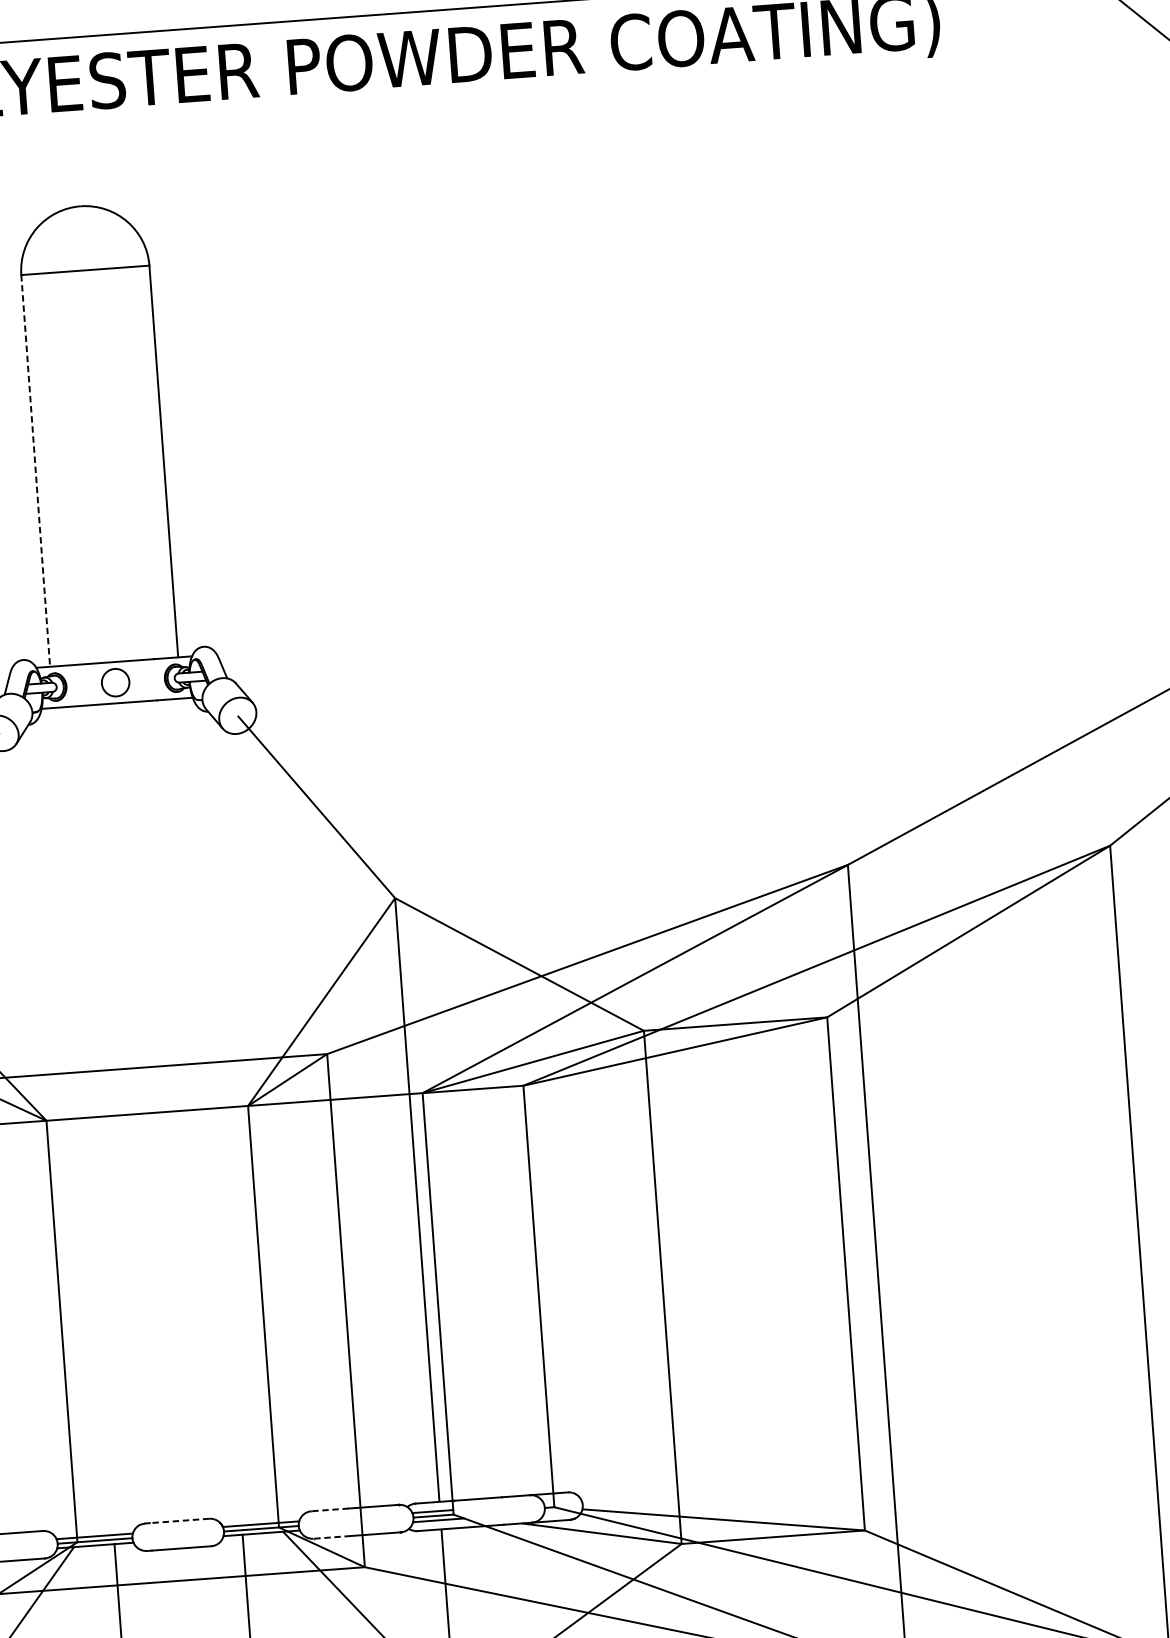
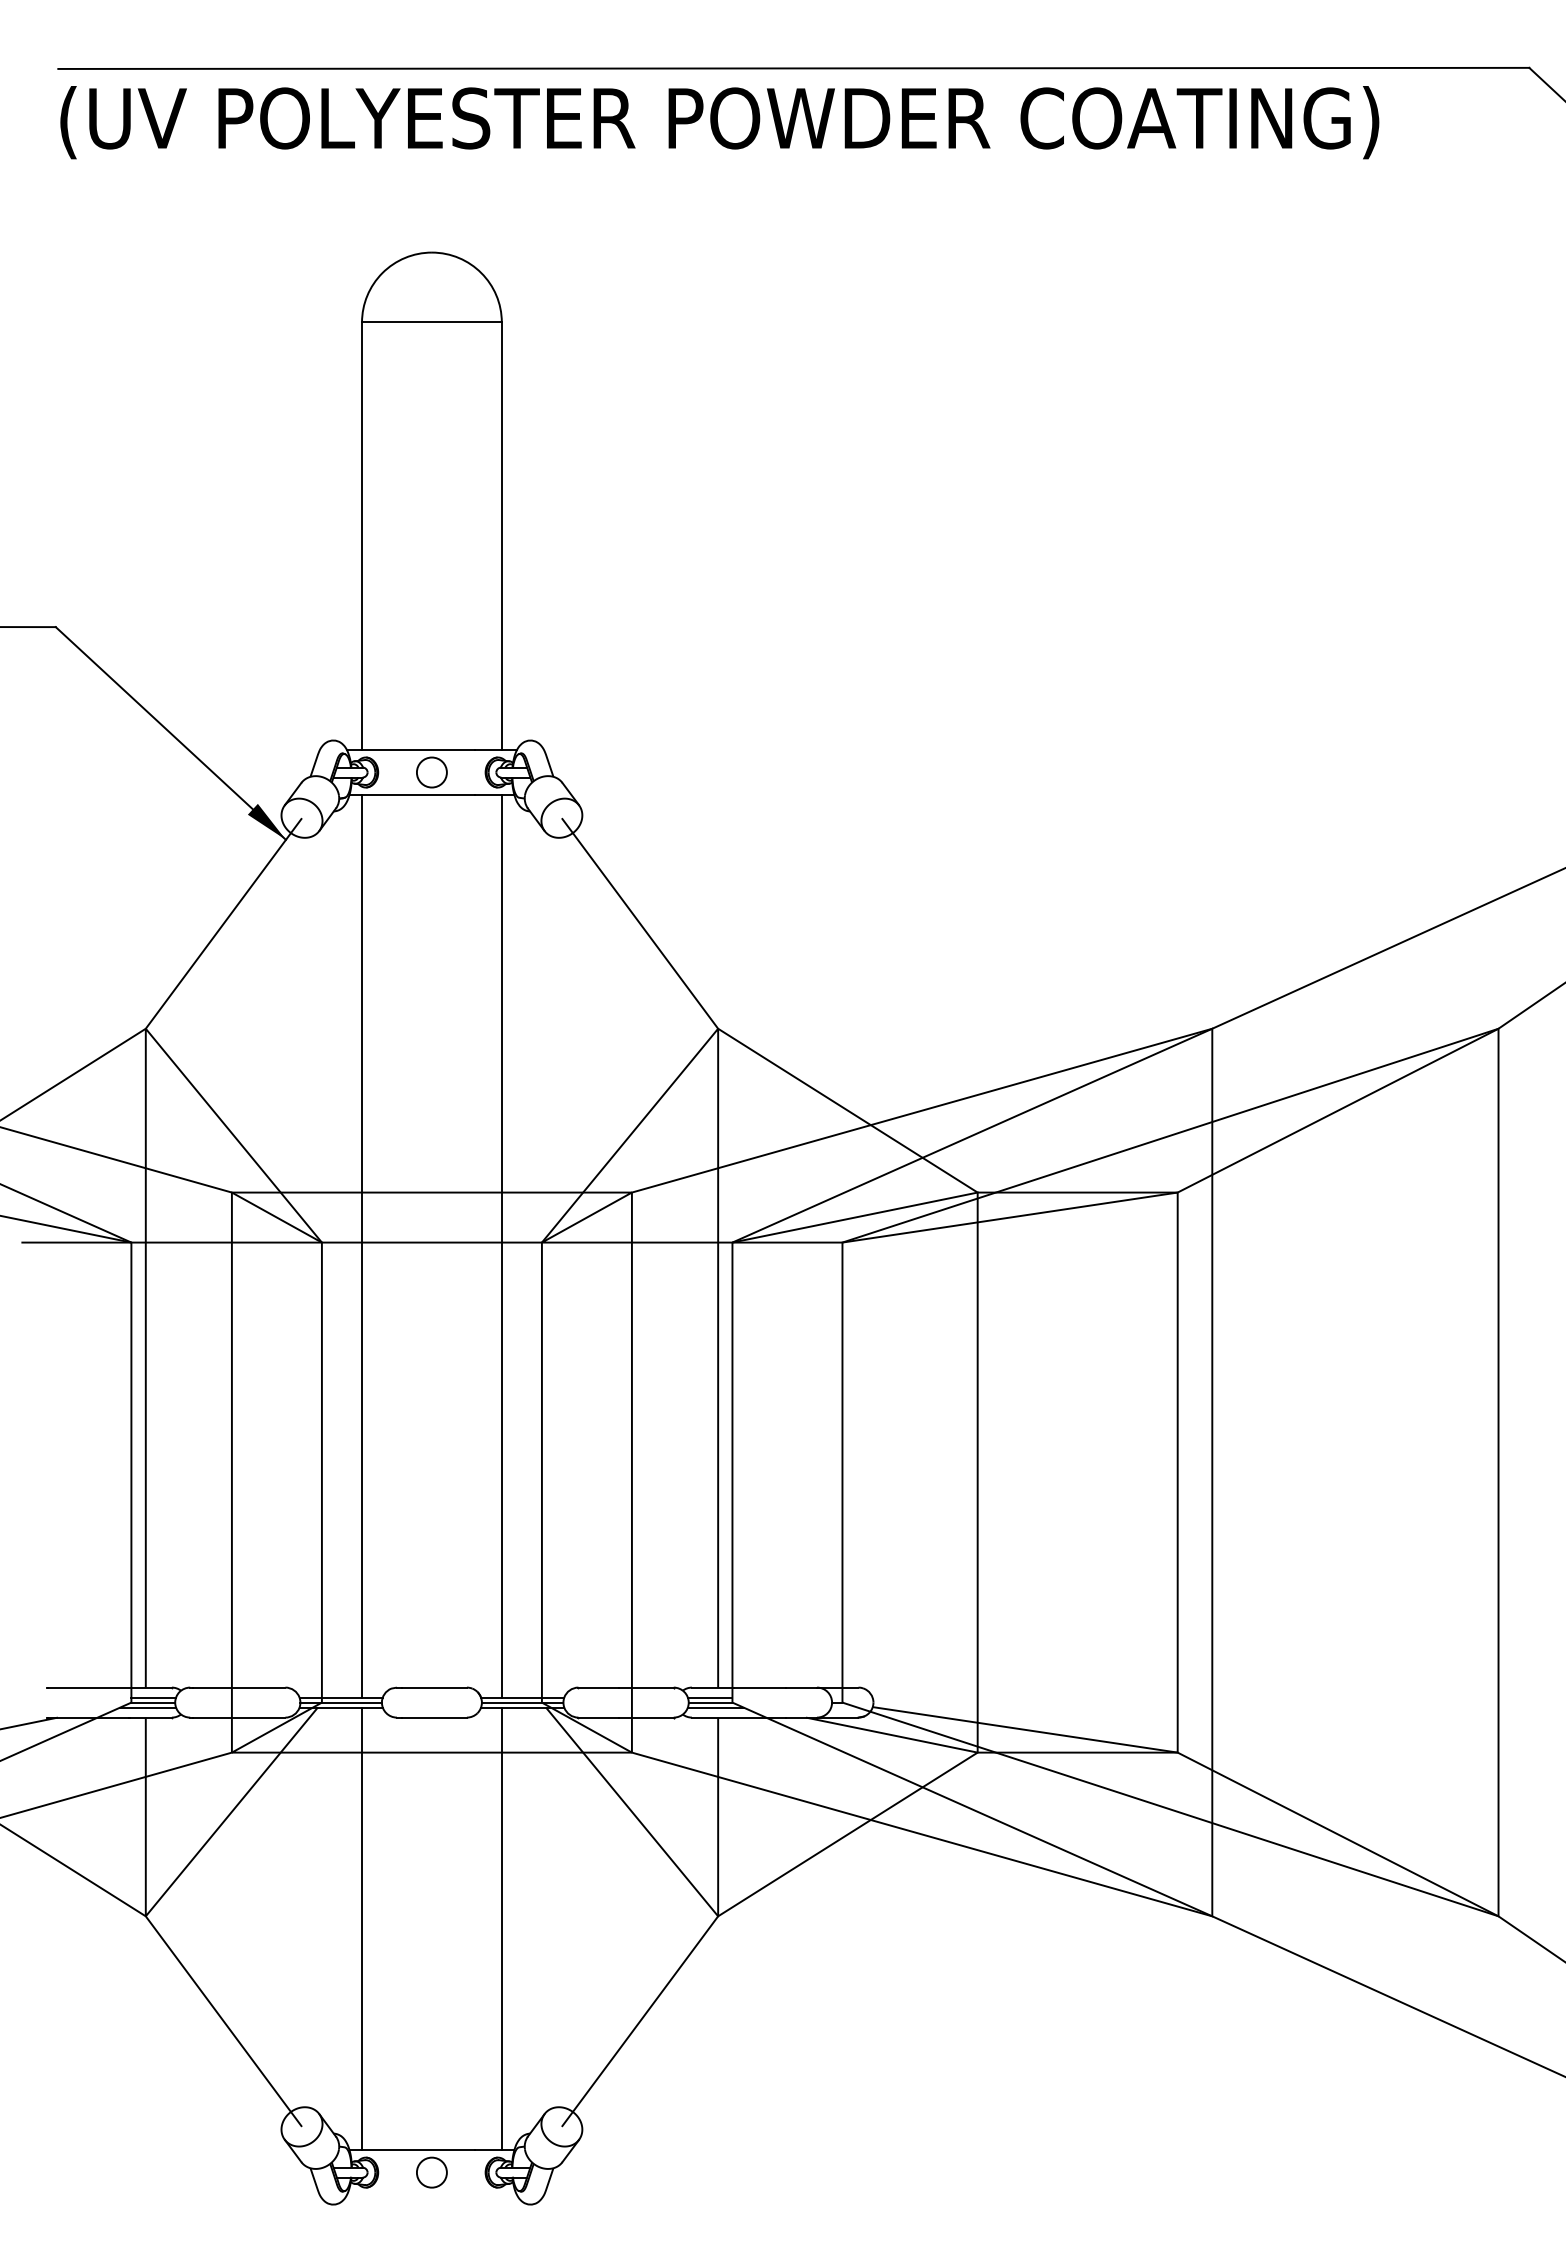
line: (36, 471) -> (362, 536), dashed -> solid
line: (211, 1112) -> (501, 1246), added
line: (83, 1121) -> (362, 1246), added
line: (329, 1509) -> (598, 1687), dashed -> solid
line: (179, 1520) -> (434, 1687), dashed -> solid
line: (331, 1537) -> (598, 1717), dashed -> solid

